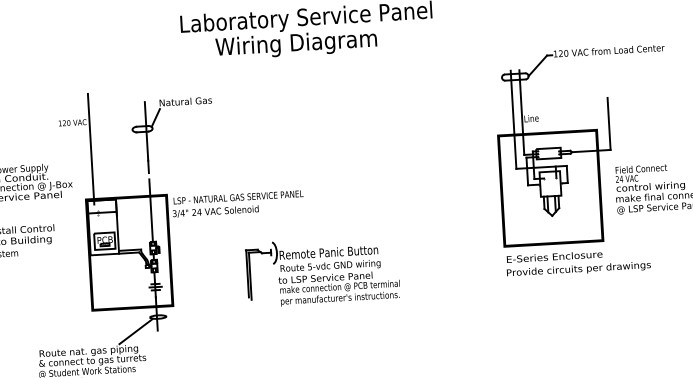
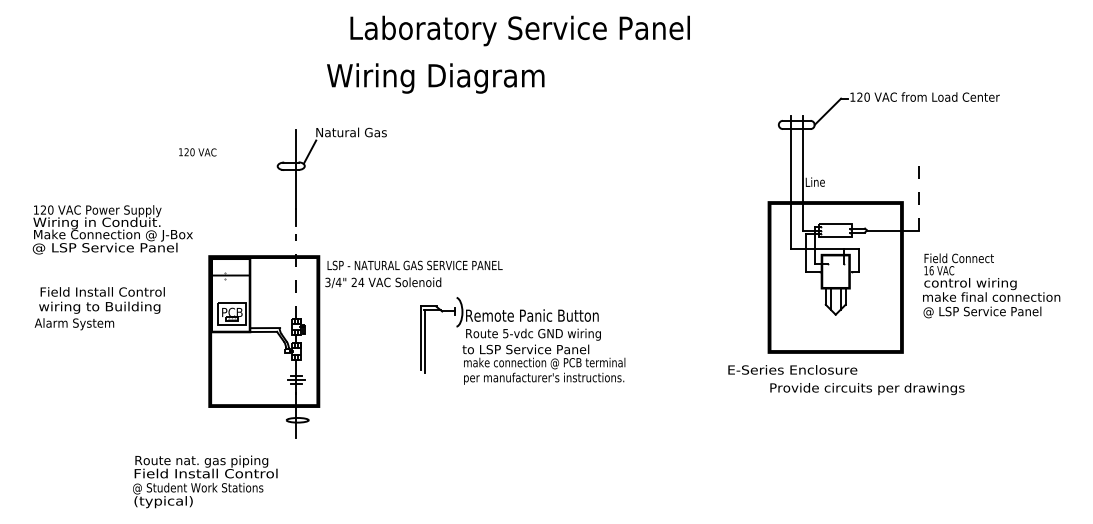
text: (296, 44) -> (435, 78), moved
line: (609, 123) -> (919, 194), solid -> dashed
line: (91, 148) -> (220, 188), removed
text: (619, 179) -> (928, 270), 24 -> 16
line: (151, 210) -> (296, 276), solid -> dashed
text: (554, 256) -> (792, 369), moved
part: (322, 271) -> (522, 340), moved
line: (135, 331) -> (266, 437), removed
text: (92, 361) -> (206, 474), & connect to gas turrets -> Field Install Control

